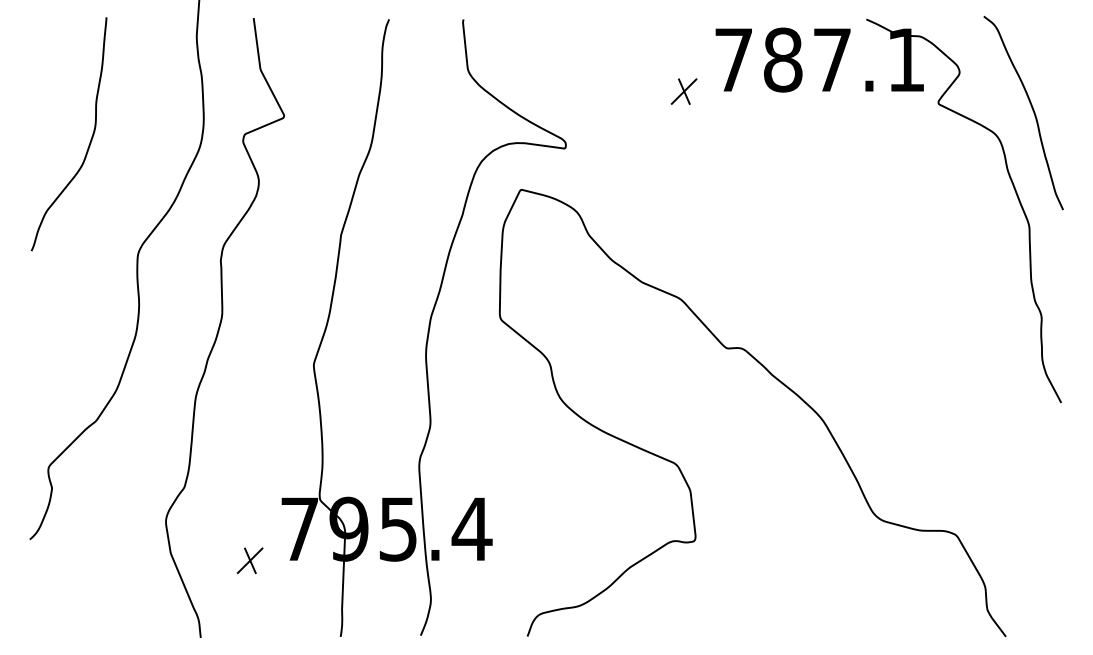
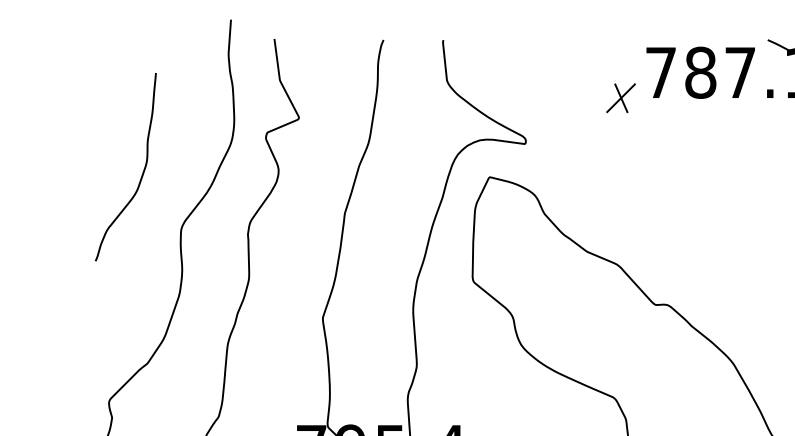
part: (683, 91) -> (620, 98), size x1.4
curve: (89, 142) -> (142, 173), moved

